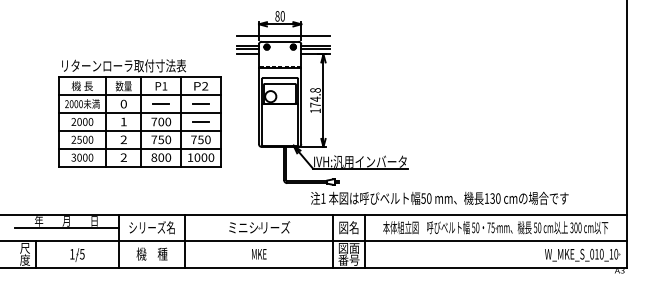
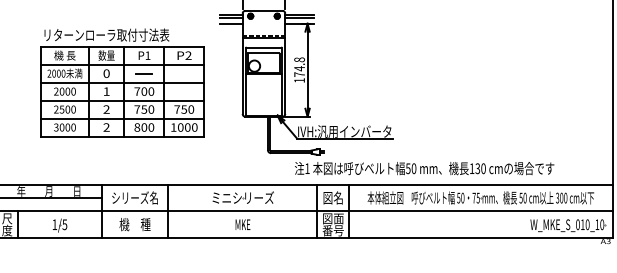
line: (282, 36) -> (266, 5), removed
line: (200, 103) -> (183, 73), removed
line: (200, 121) -> (183, 91), removed

